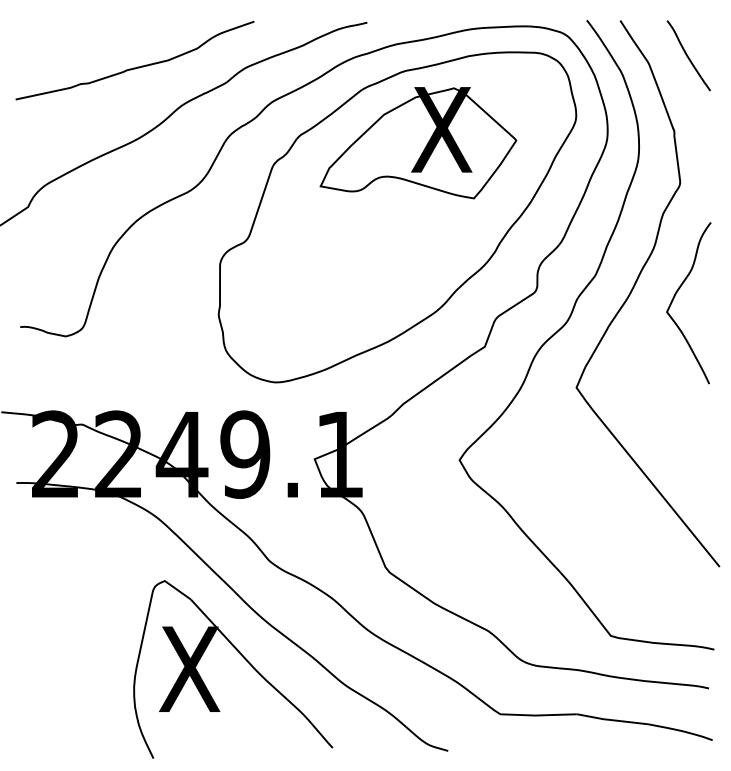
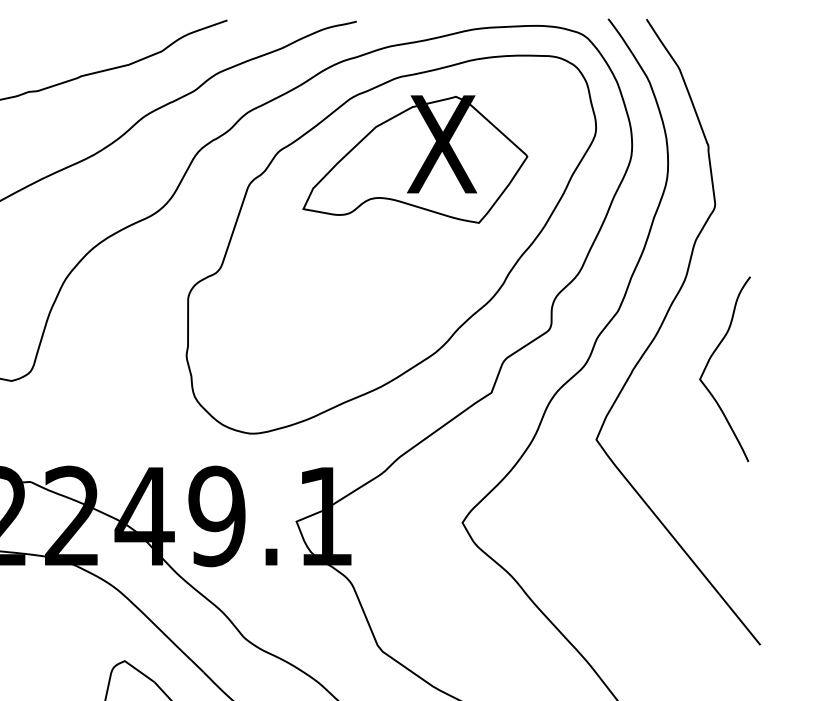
curve: (688, 55) -> (724, 59), removed
curve: (675, 296) -> (709, 361), moved

